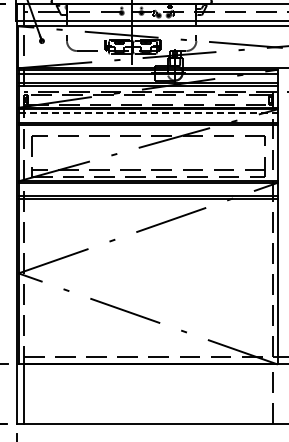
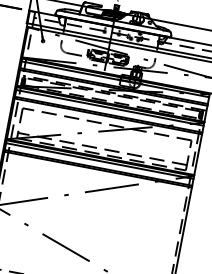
line: (148, 113) -> (110, 108), dashed -> solid
line: (147, 186) -> (99, 160), added

